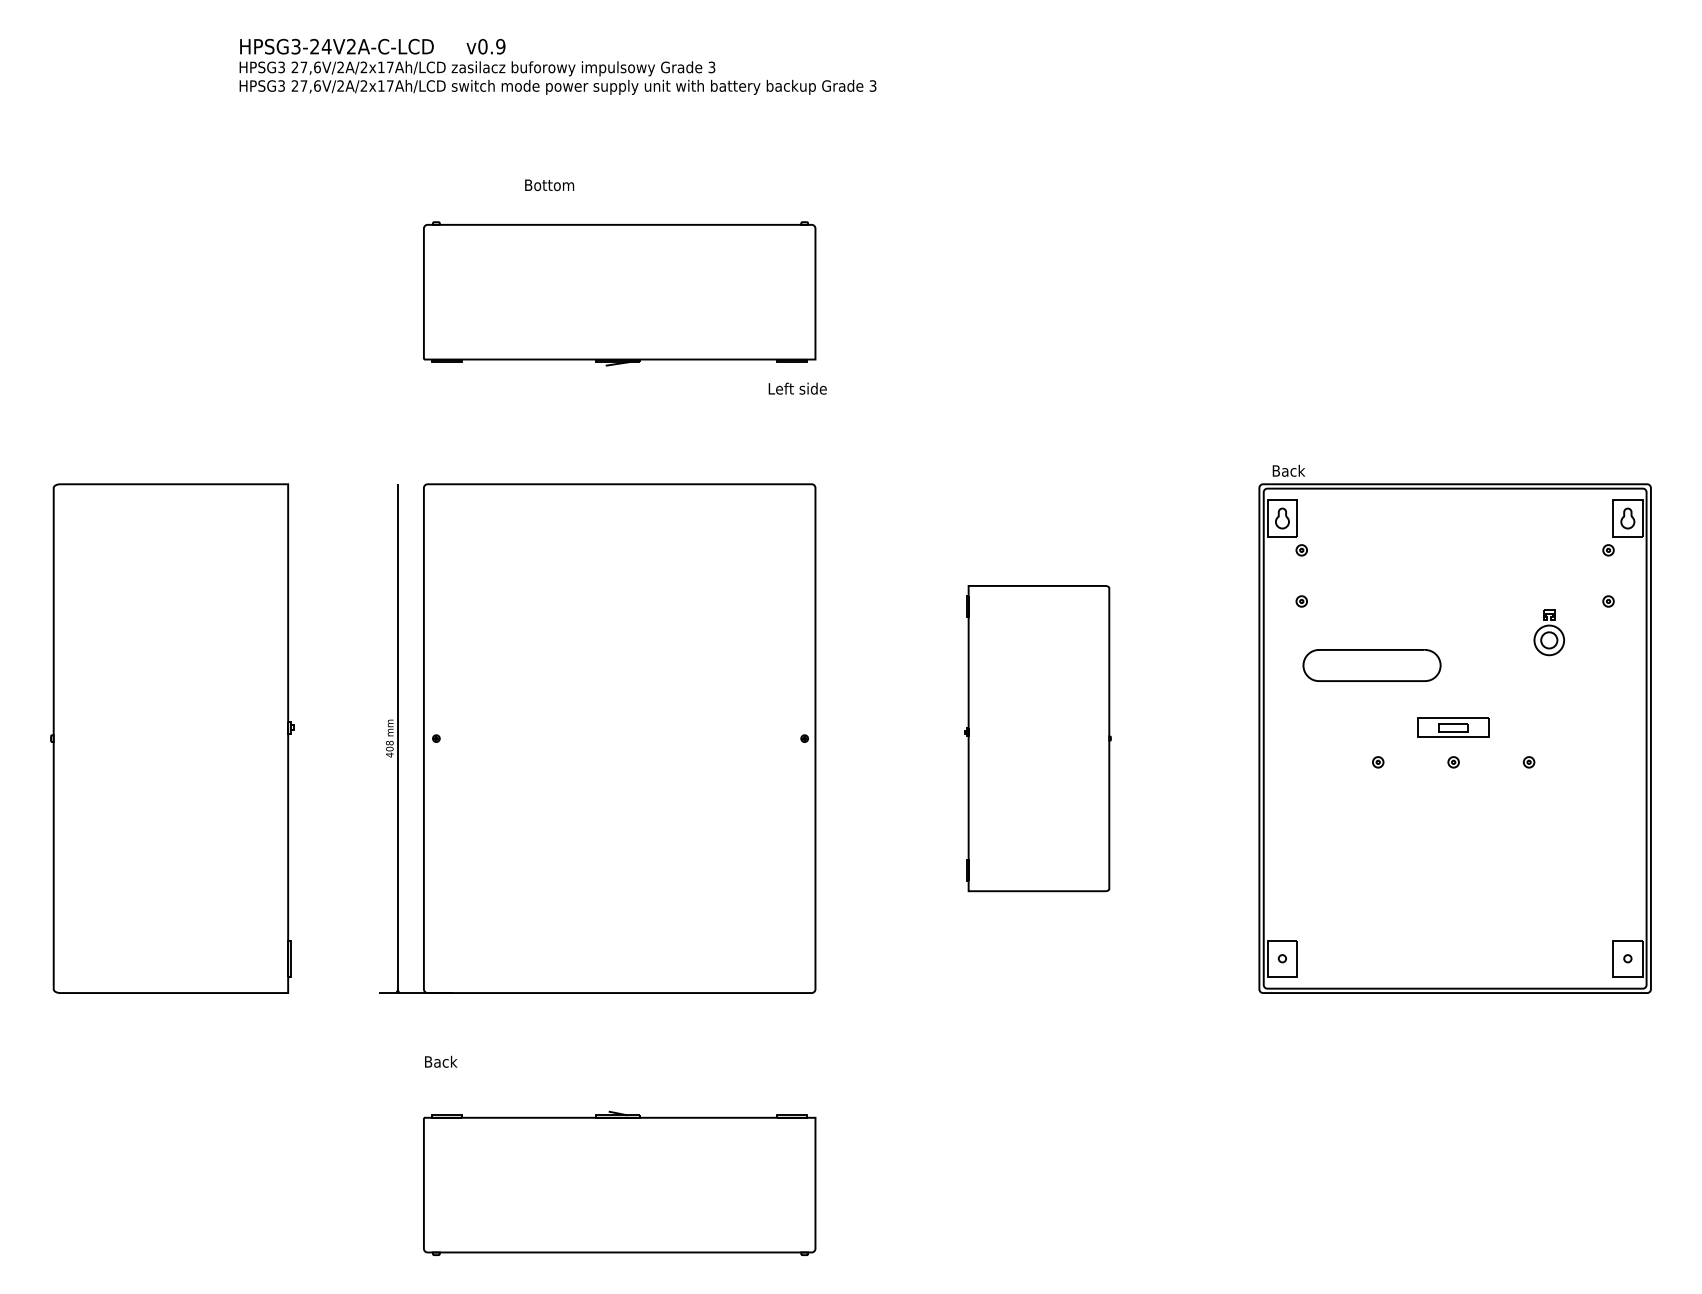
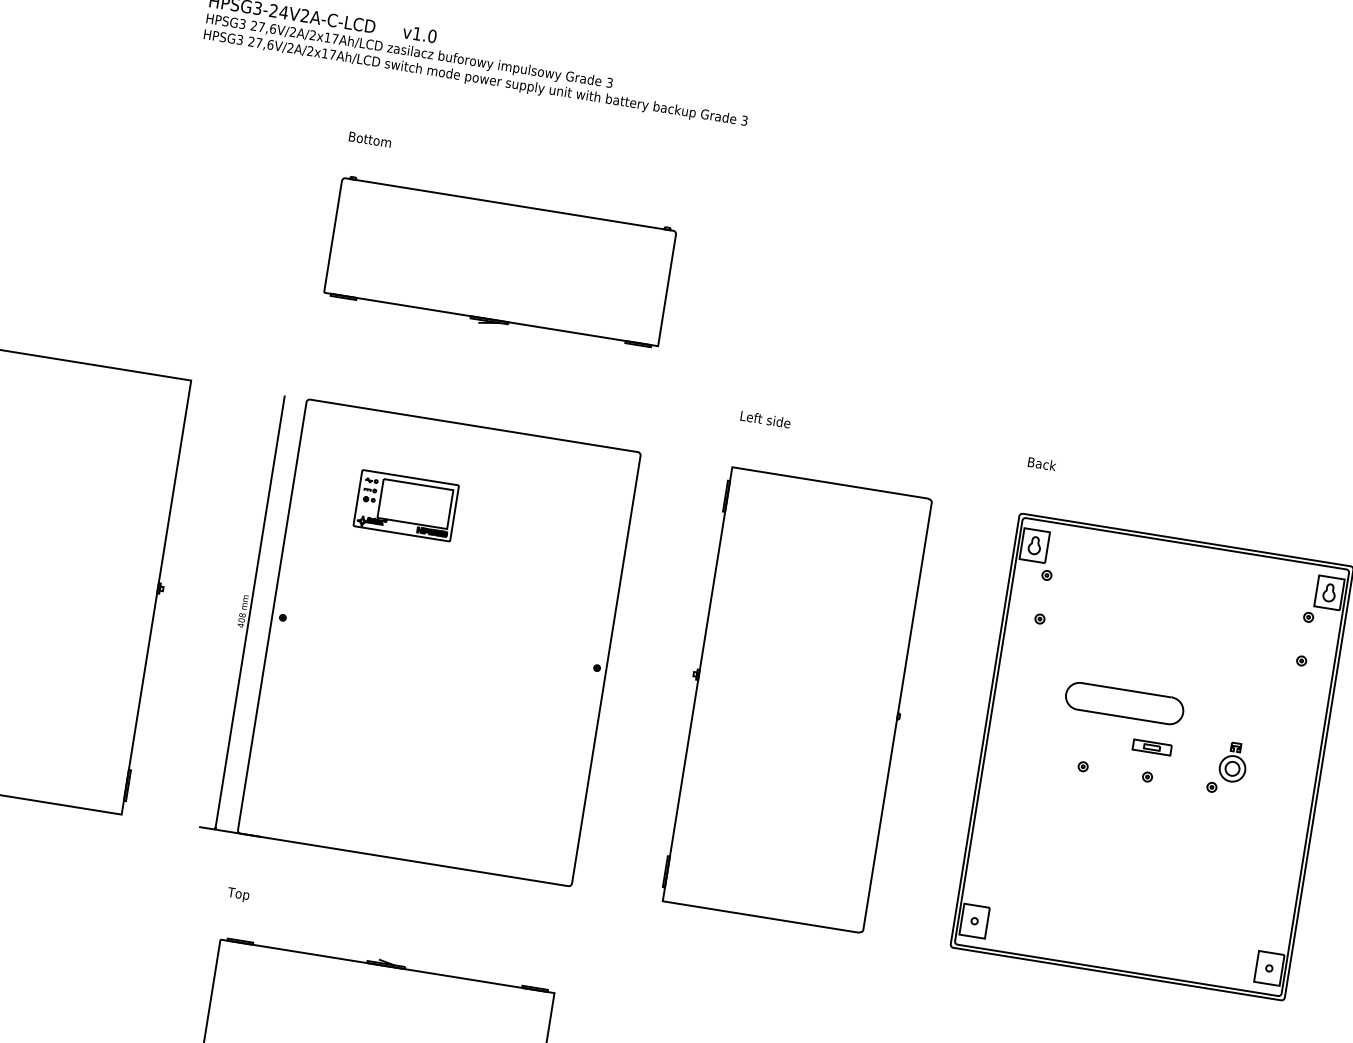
text: (491, 46) -> (424, 34), v0.9 -> v1.0
text: (549, 185) -> (370, 139), moved
text: (797, 388) -> (765, 419), moved
text: (1288, 470) -> (1041, 463), moved
part: (556, 587) -> (406, 505), added
part: (1548, 632) -> (1232, 762), moved
part: (1371, 665) -> (1124, 703), moved
part: (1453, 727) -> (1152, 747), size x0.62
part: (1037, 738) -> (795, 699), size x1.67
text: (440, 1062) -> (242, 894), Back -> Top

